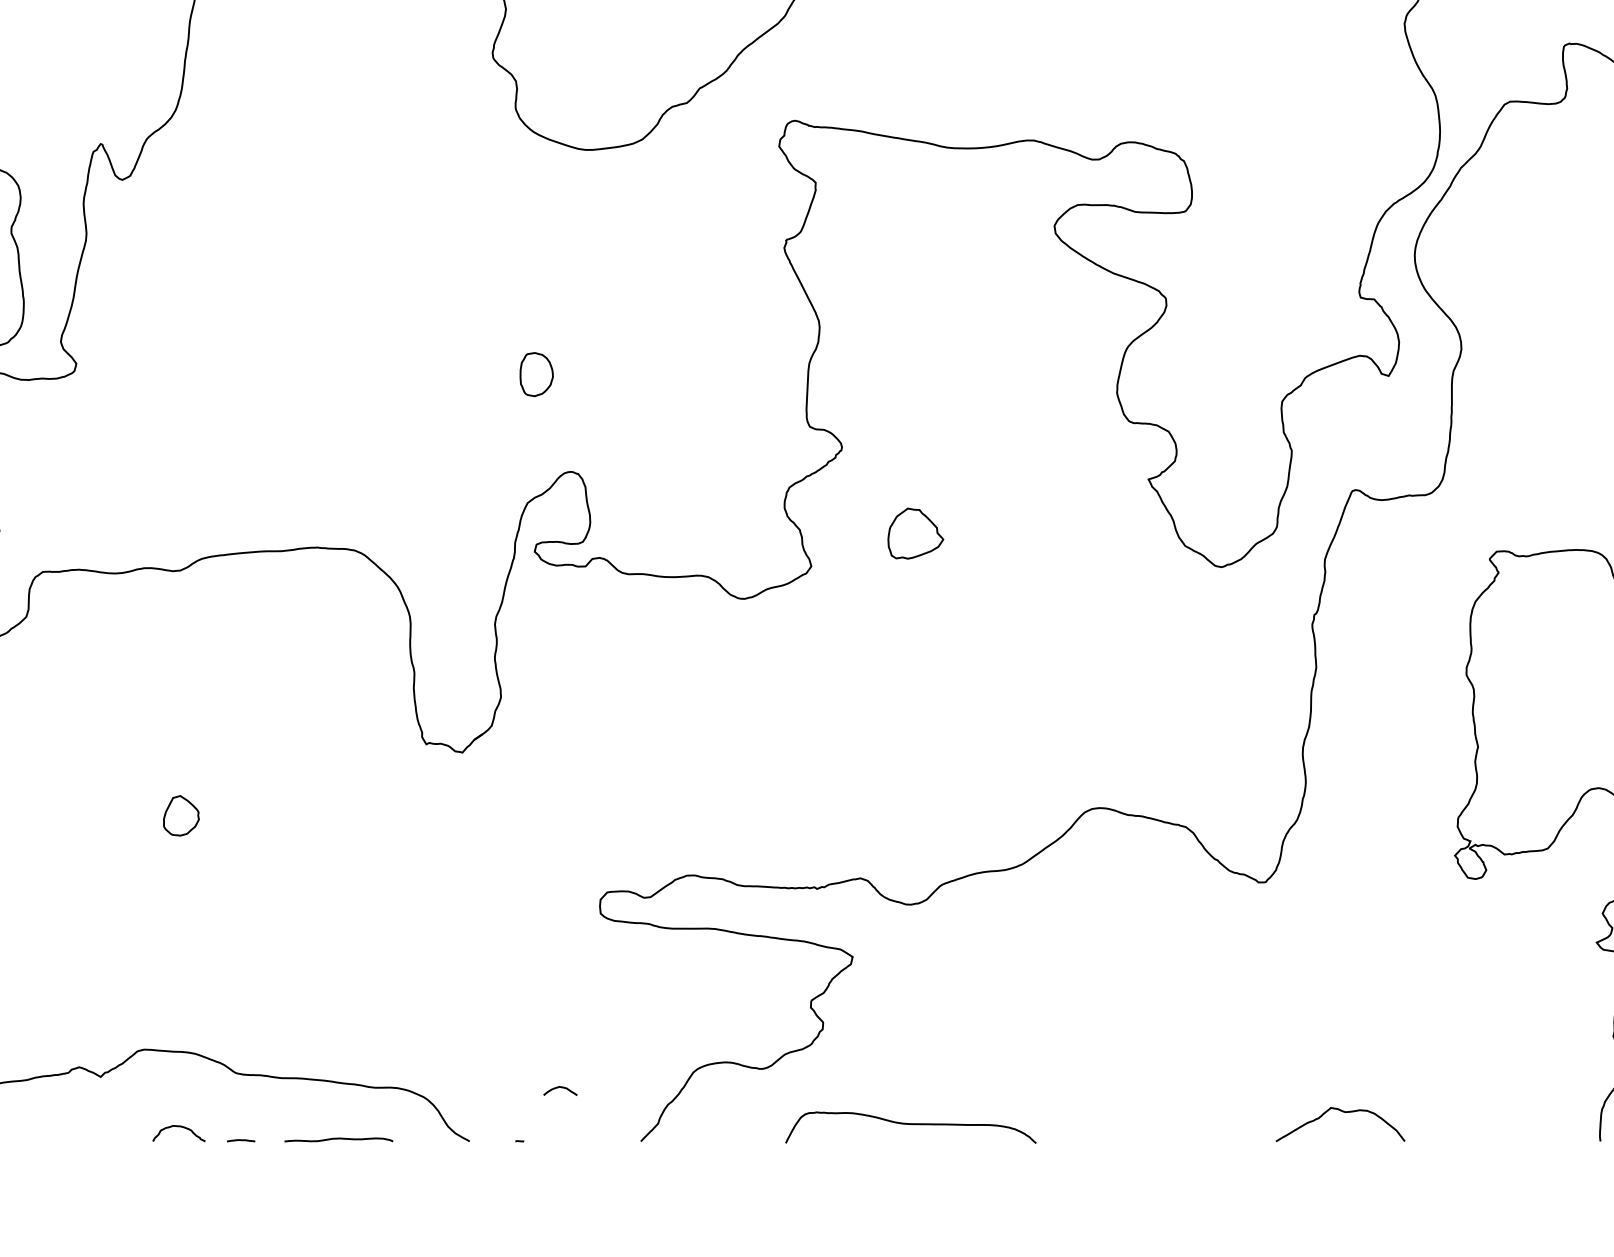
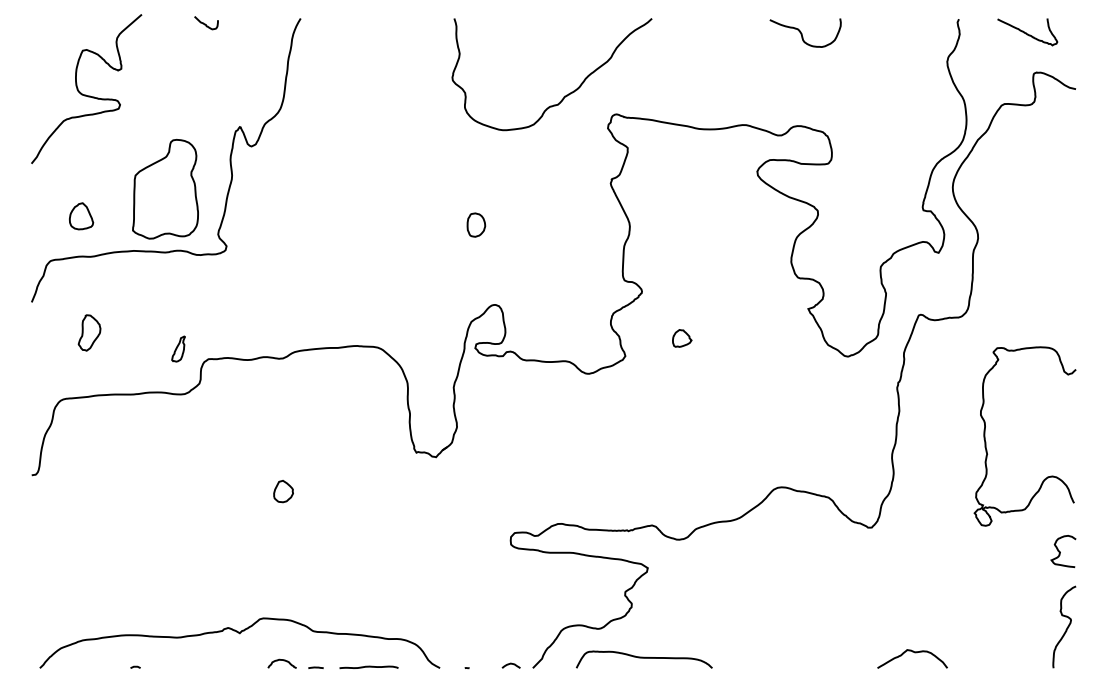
part: (536, 373) -> (476, 224), moved
part: (916, 533) -> (682, 338), size x0.62
curve: (559, 1088) -> (510, 664), moved
curve: (911, 1125) -> (644, 658), moved

